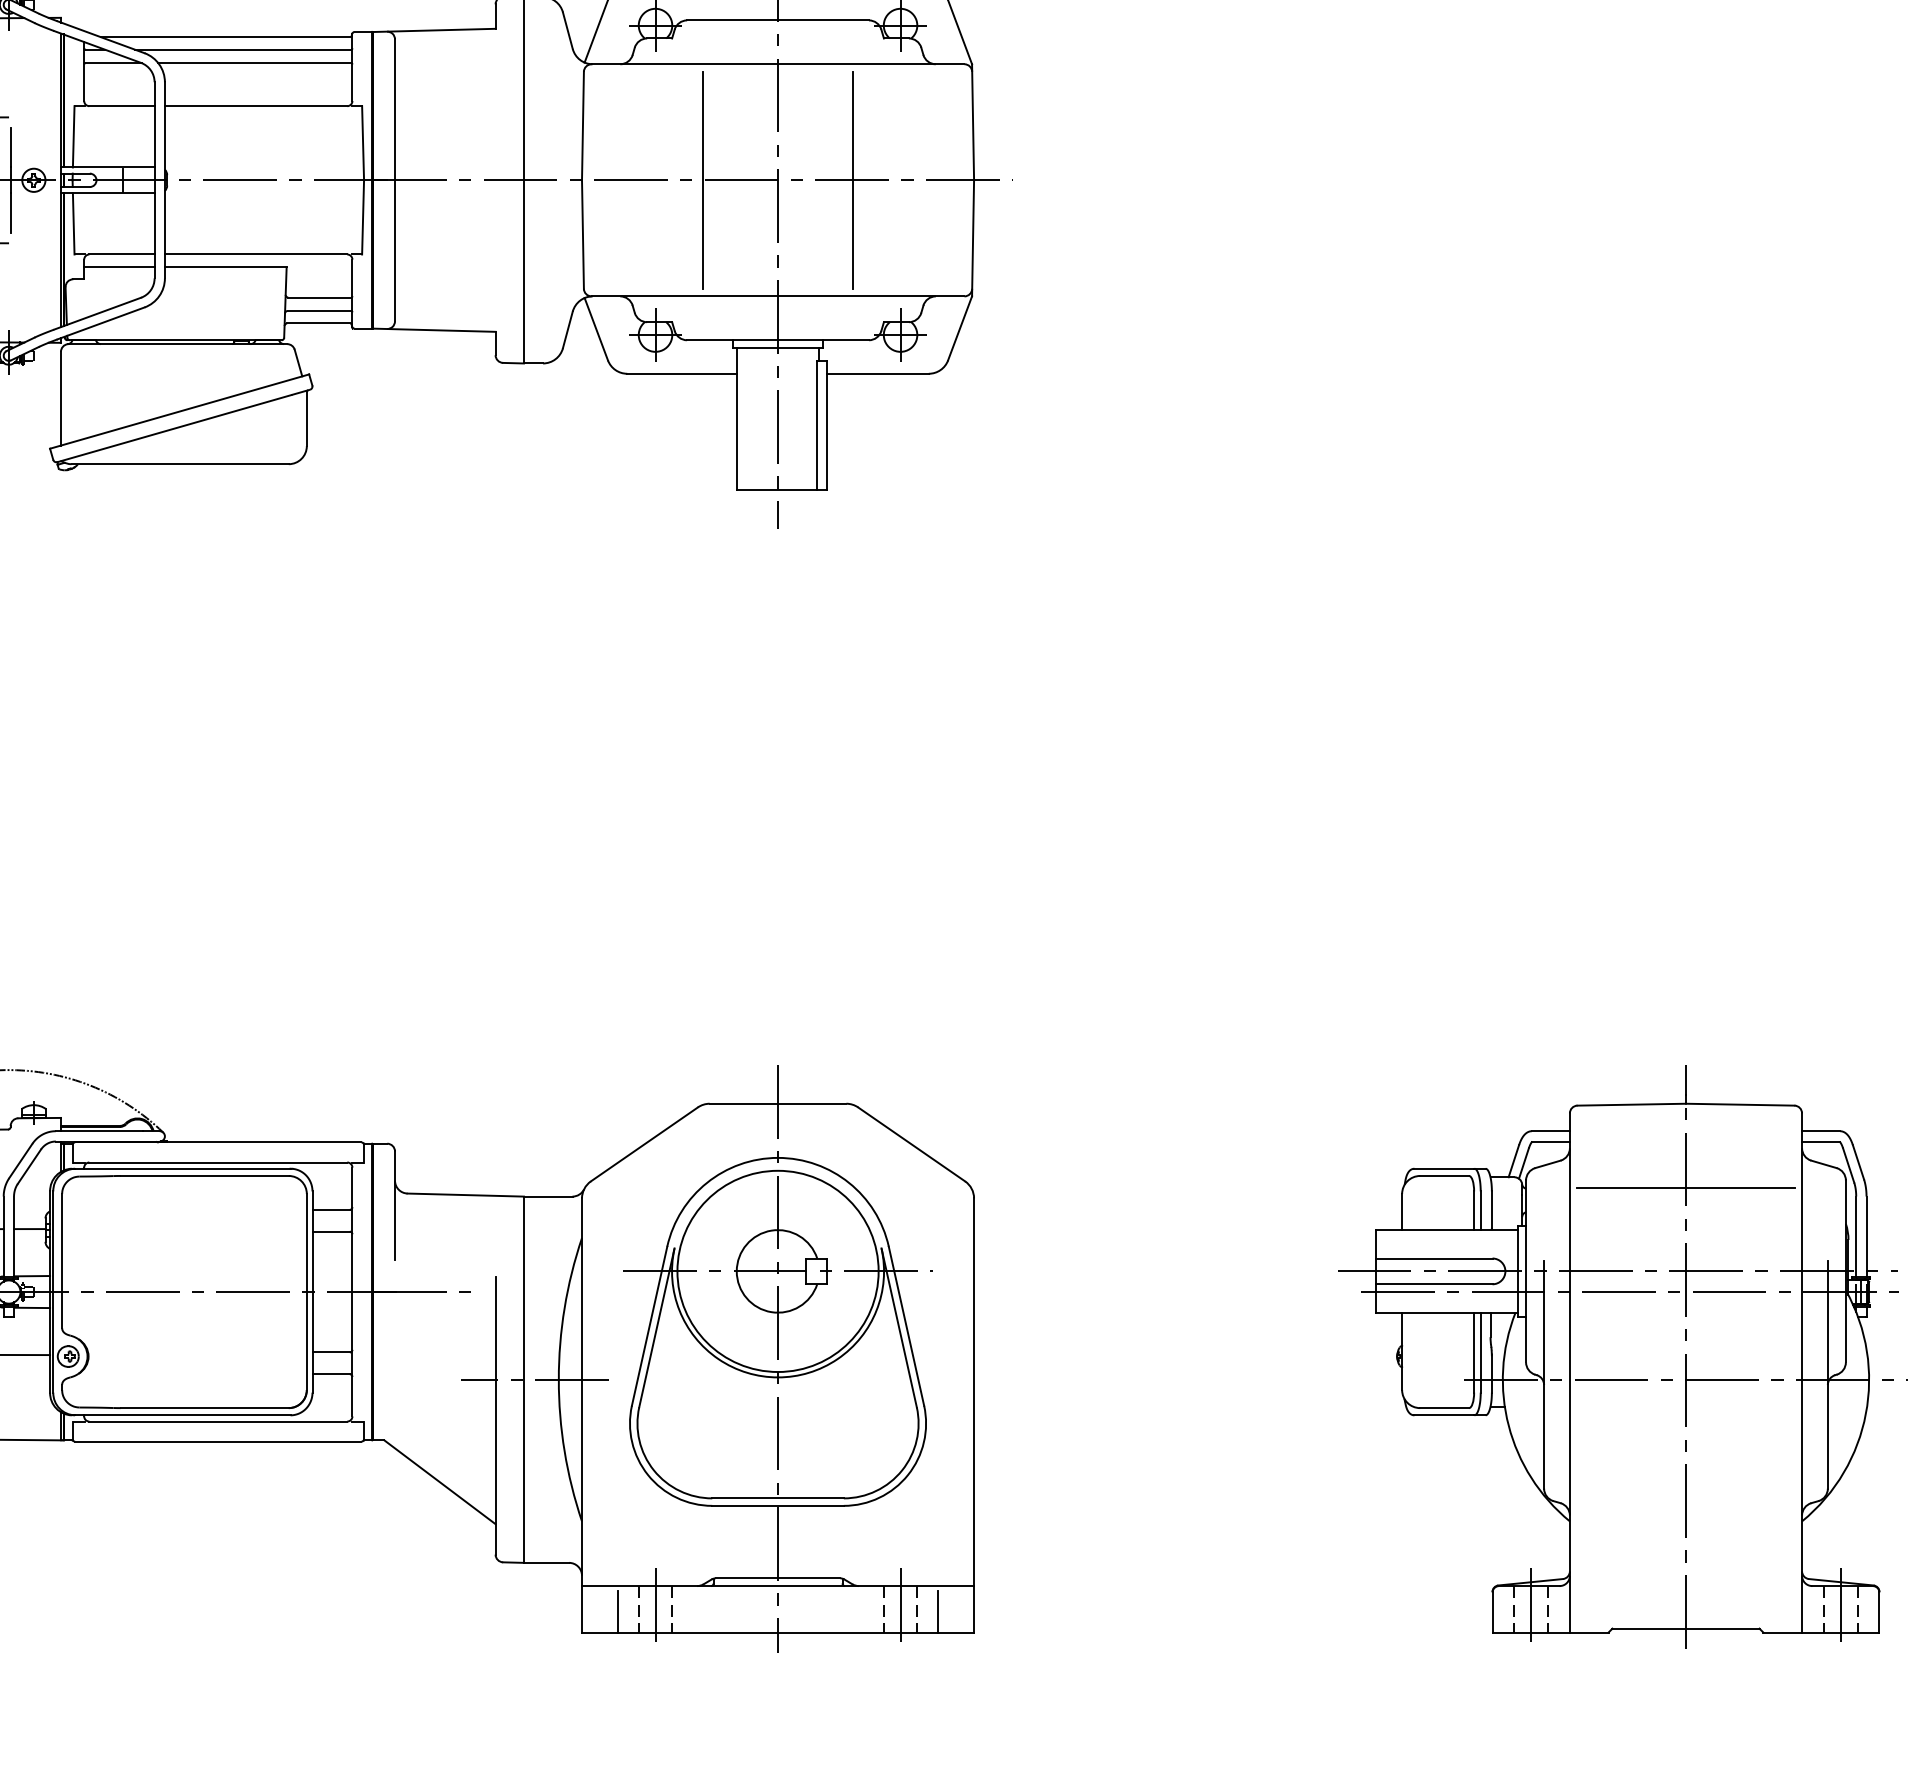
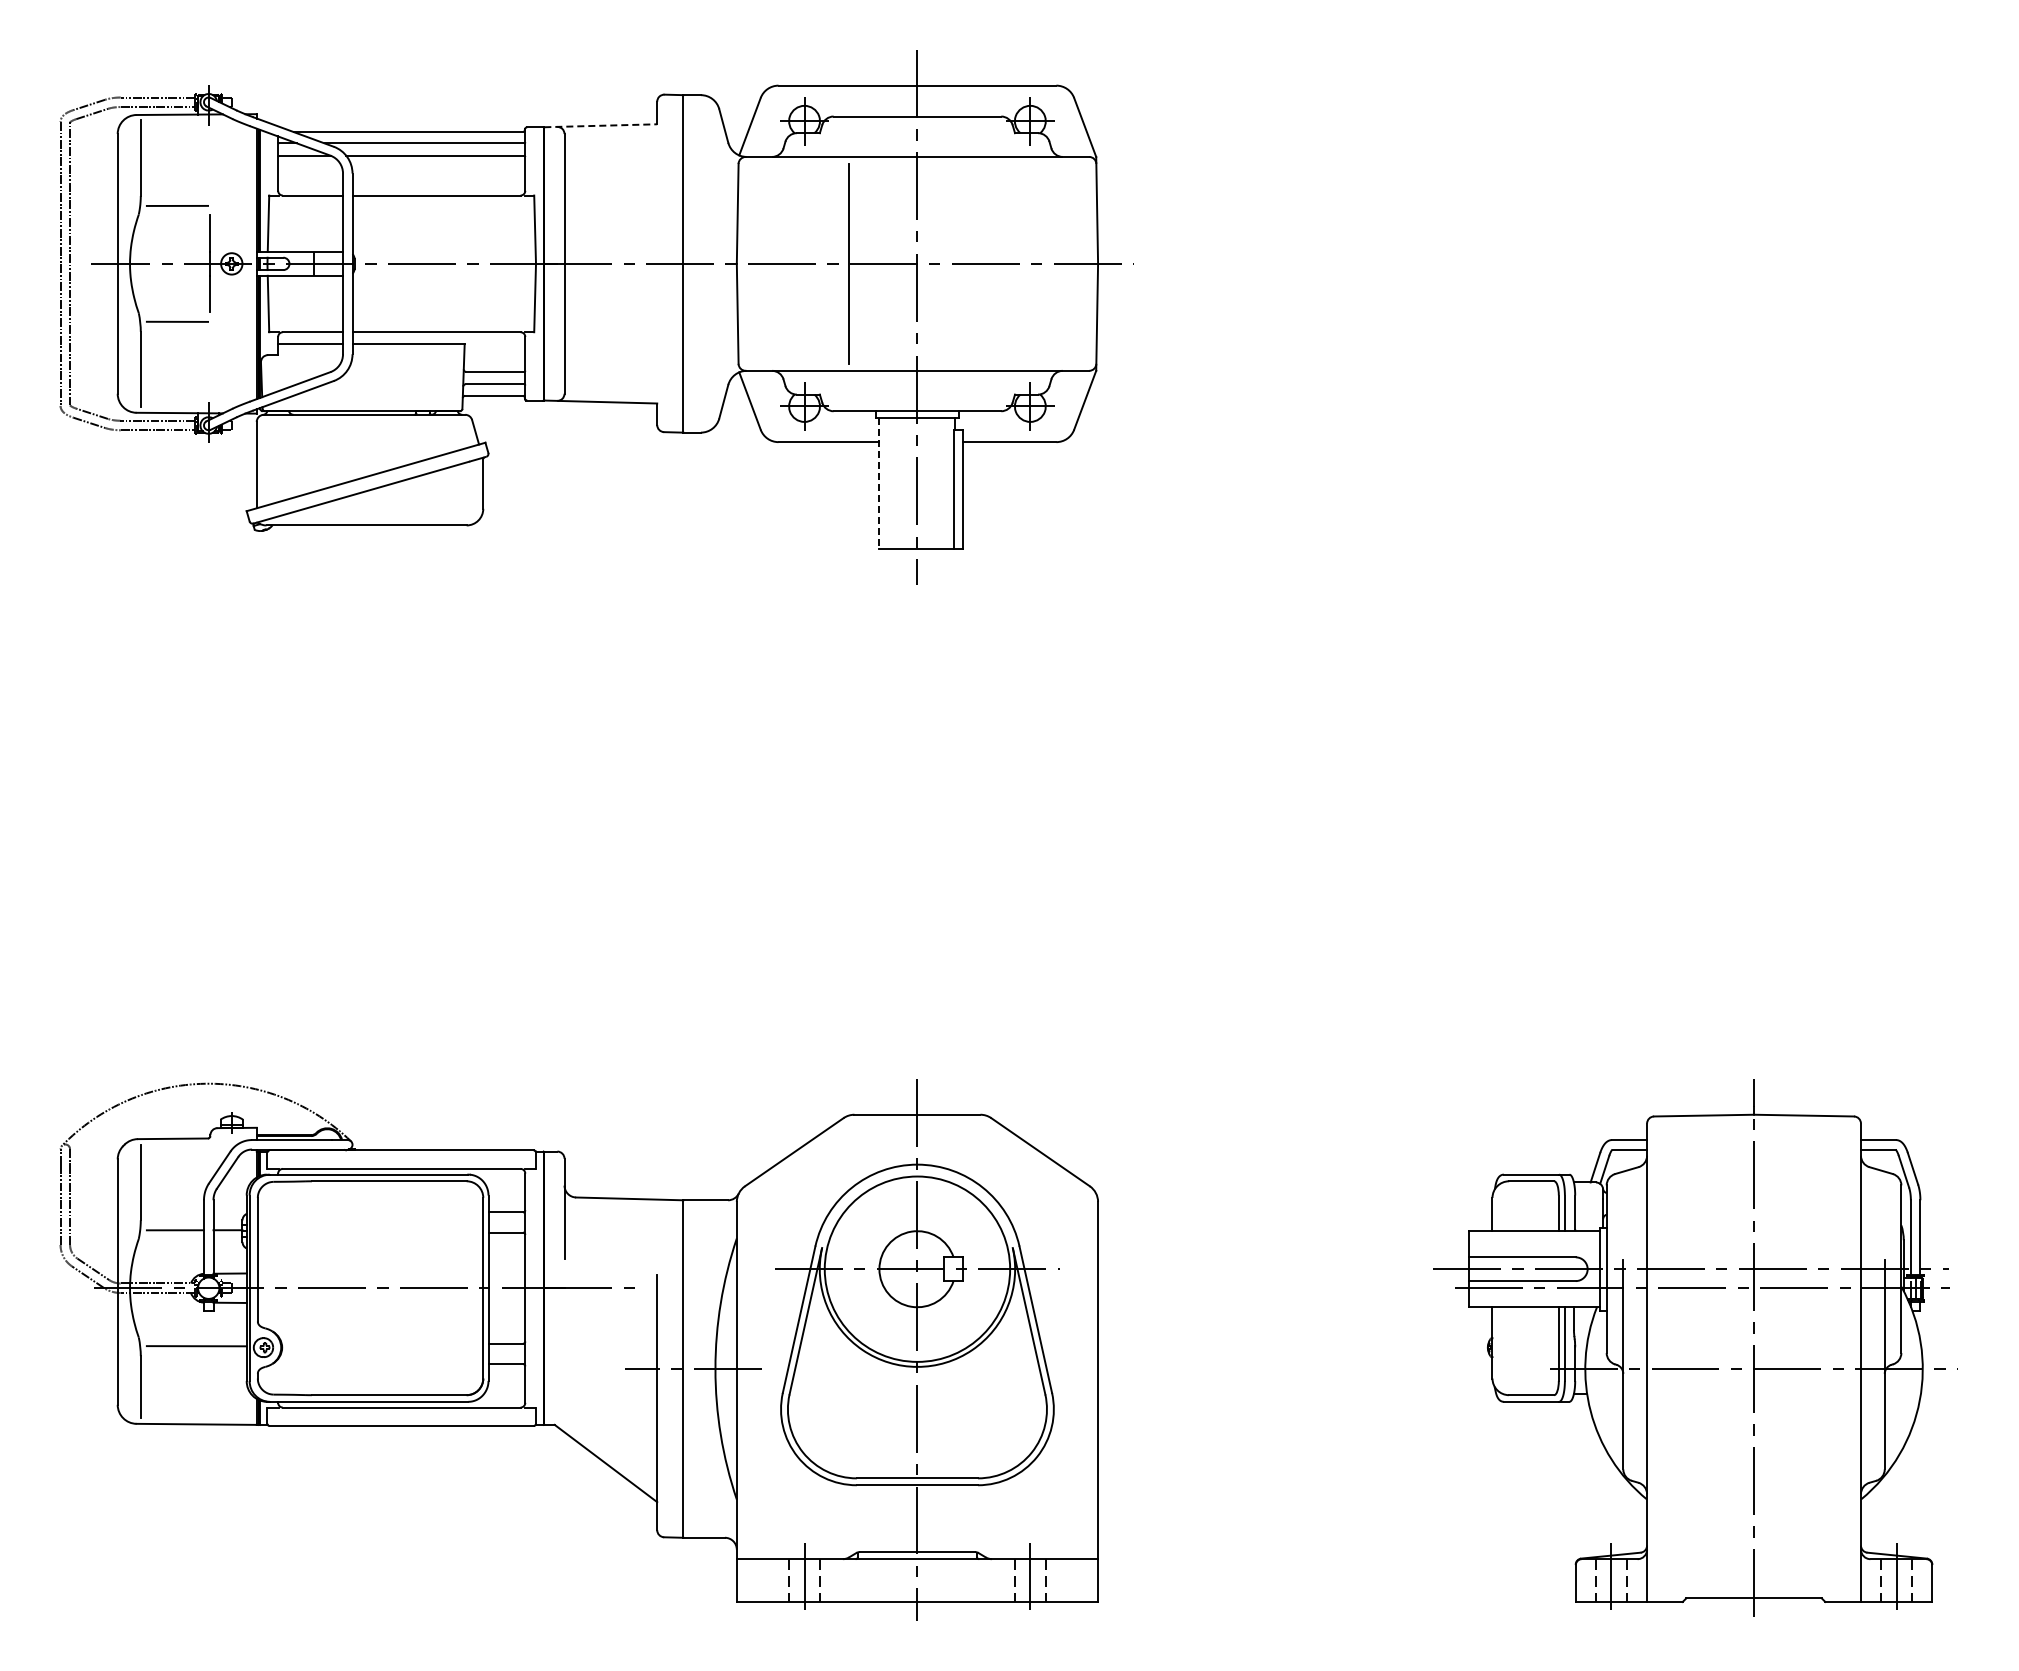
line: (435, 30) -> (601, 125), solid -> dashed
line: (852, 179) -> (986, 263), removed
line: (736, 419) -> (879, 484), solid -> dashed
line: (1685, 1187) -> (1753, 1191), removed
line: (618, 1611) -> (770, 1582), removed
line: (937, 1611) -> (1064, 1582), removed

